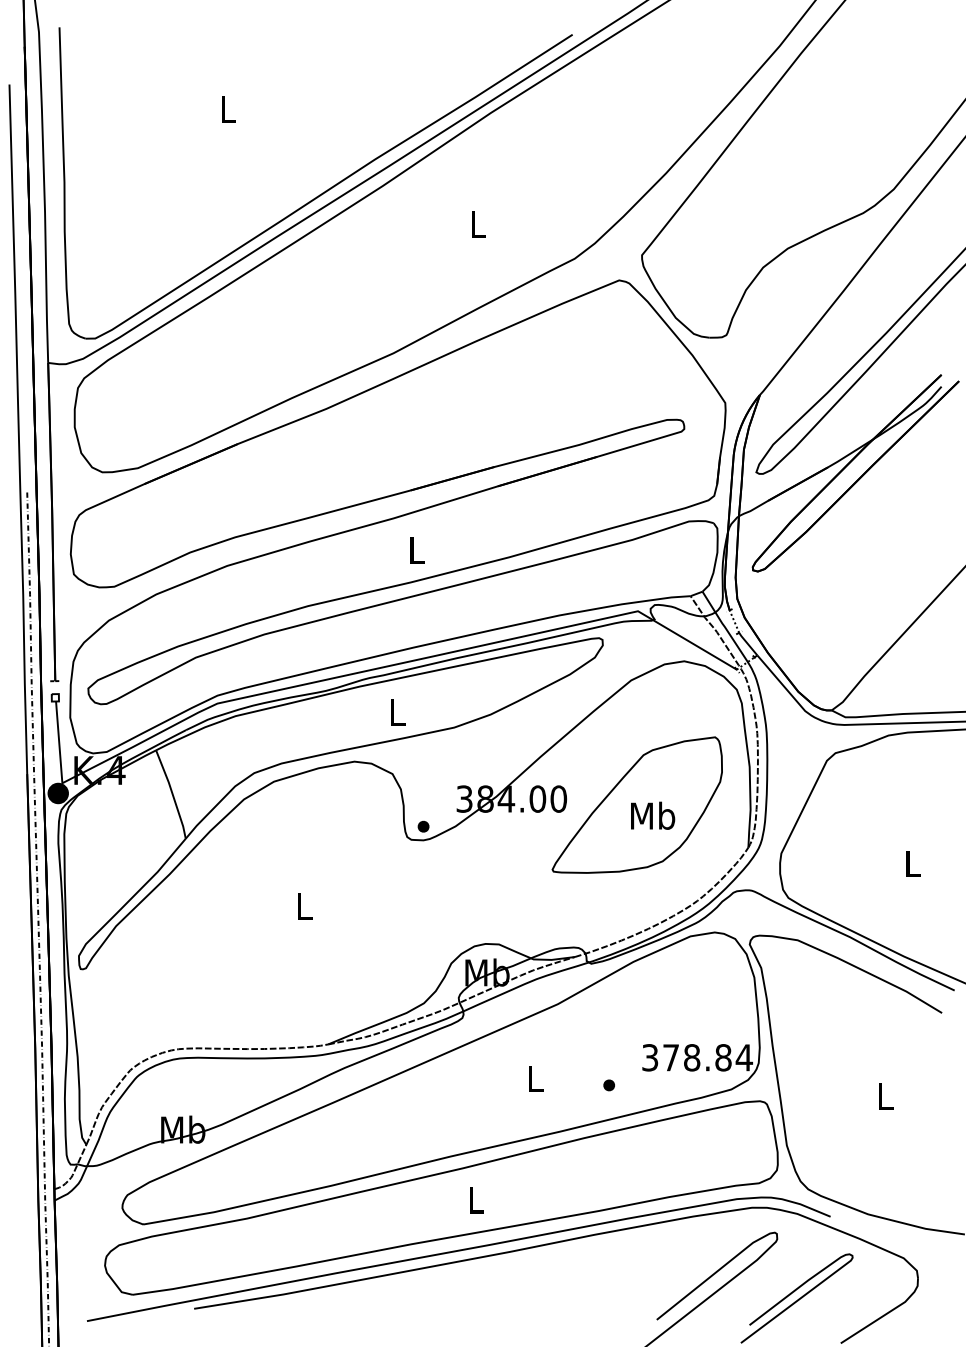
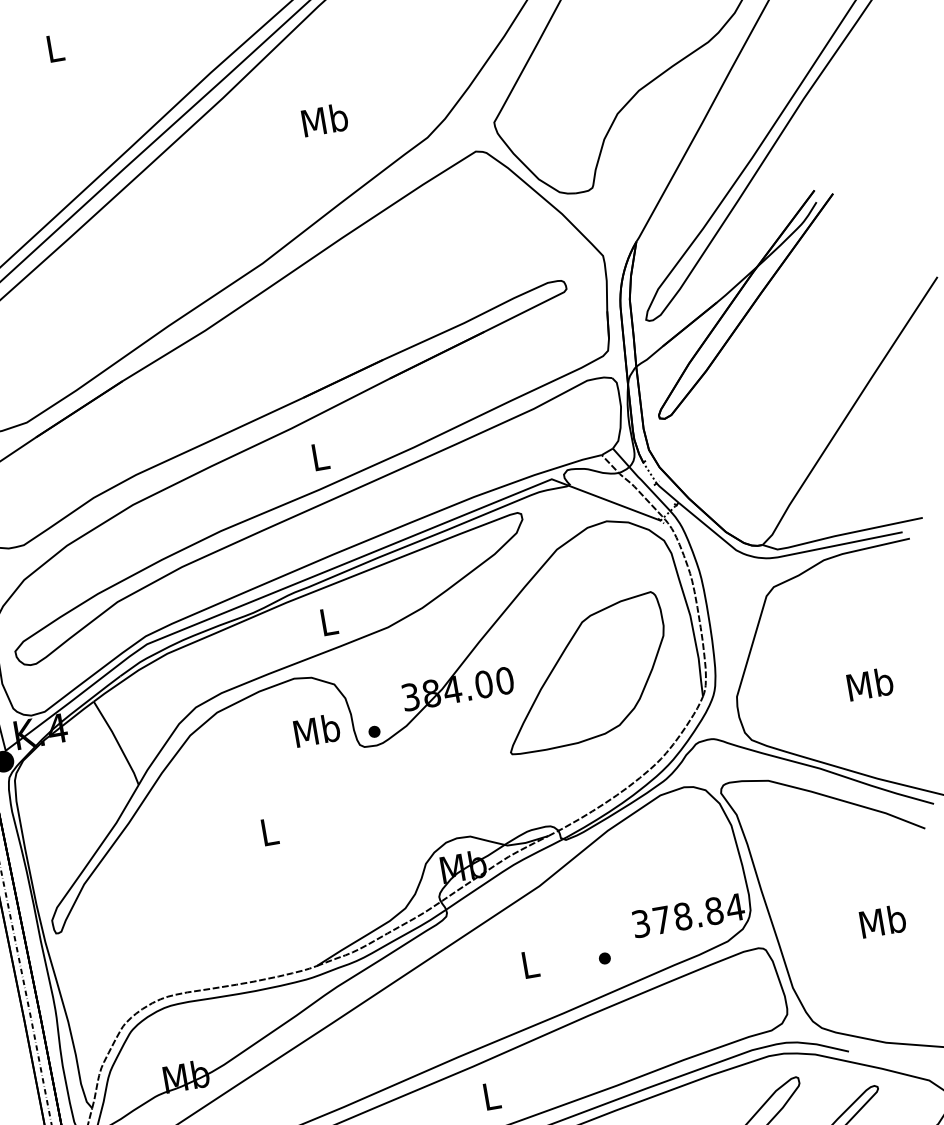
text: (478, 224) -> (325, 120), L -> Mb
text: (653, 815) -> (317, 730), moved
text: (912, 863) -> (869, 684), L -> Mb
text: (885, 1095) -> (882, 920), L -> Mb

